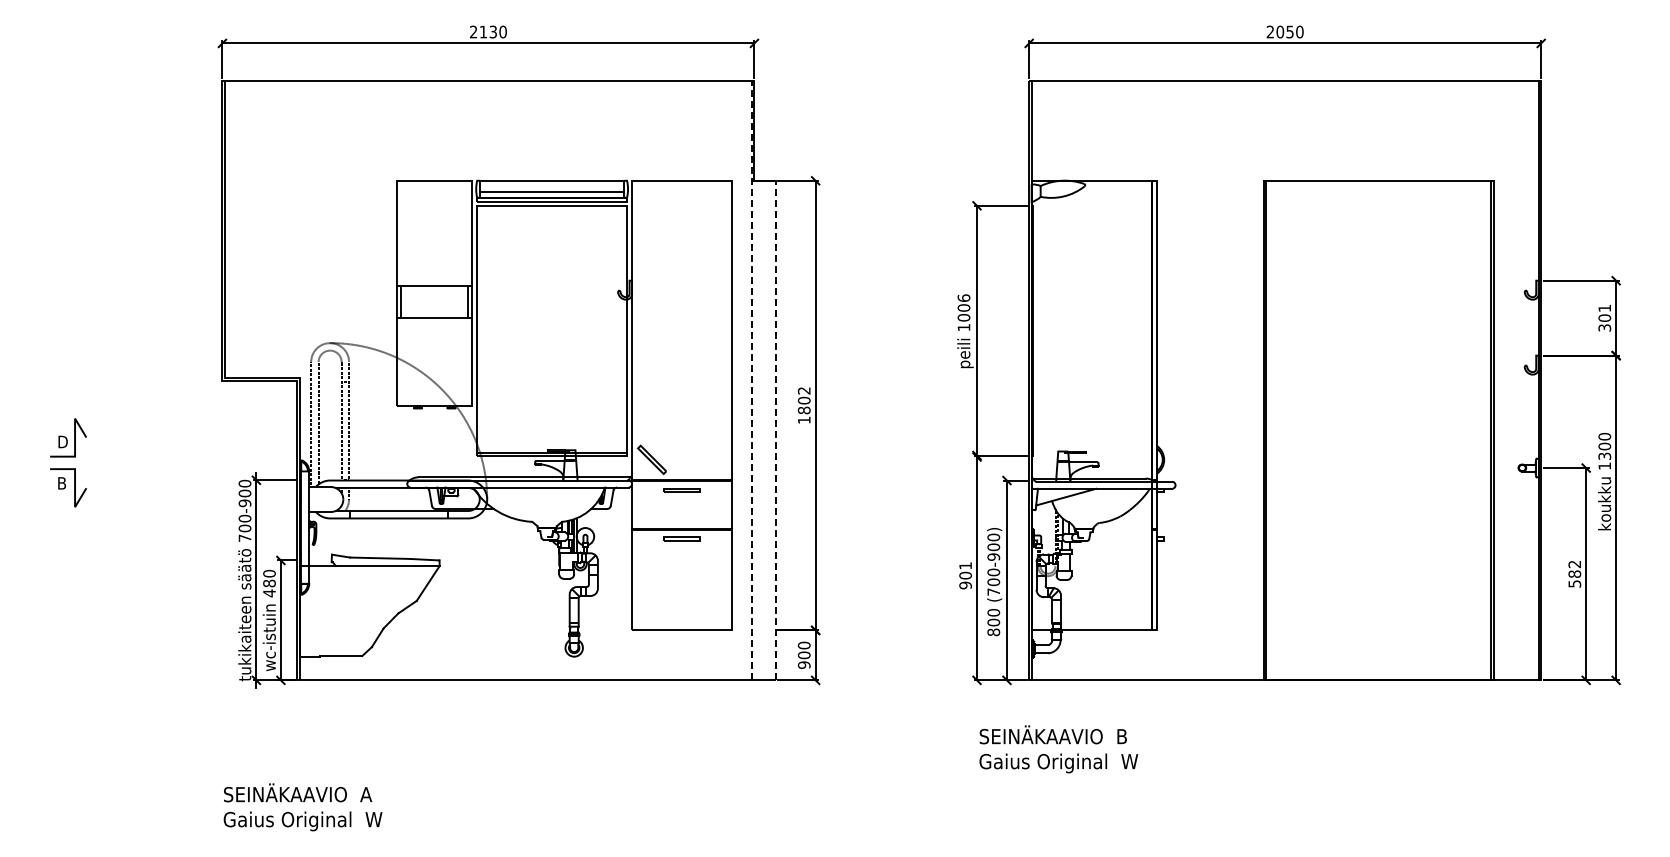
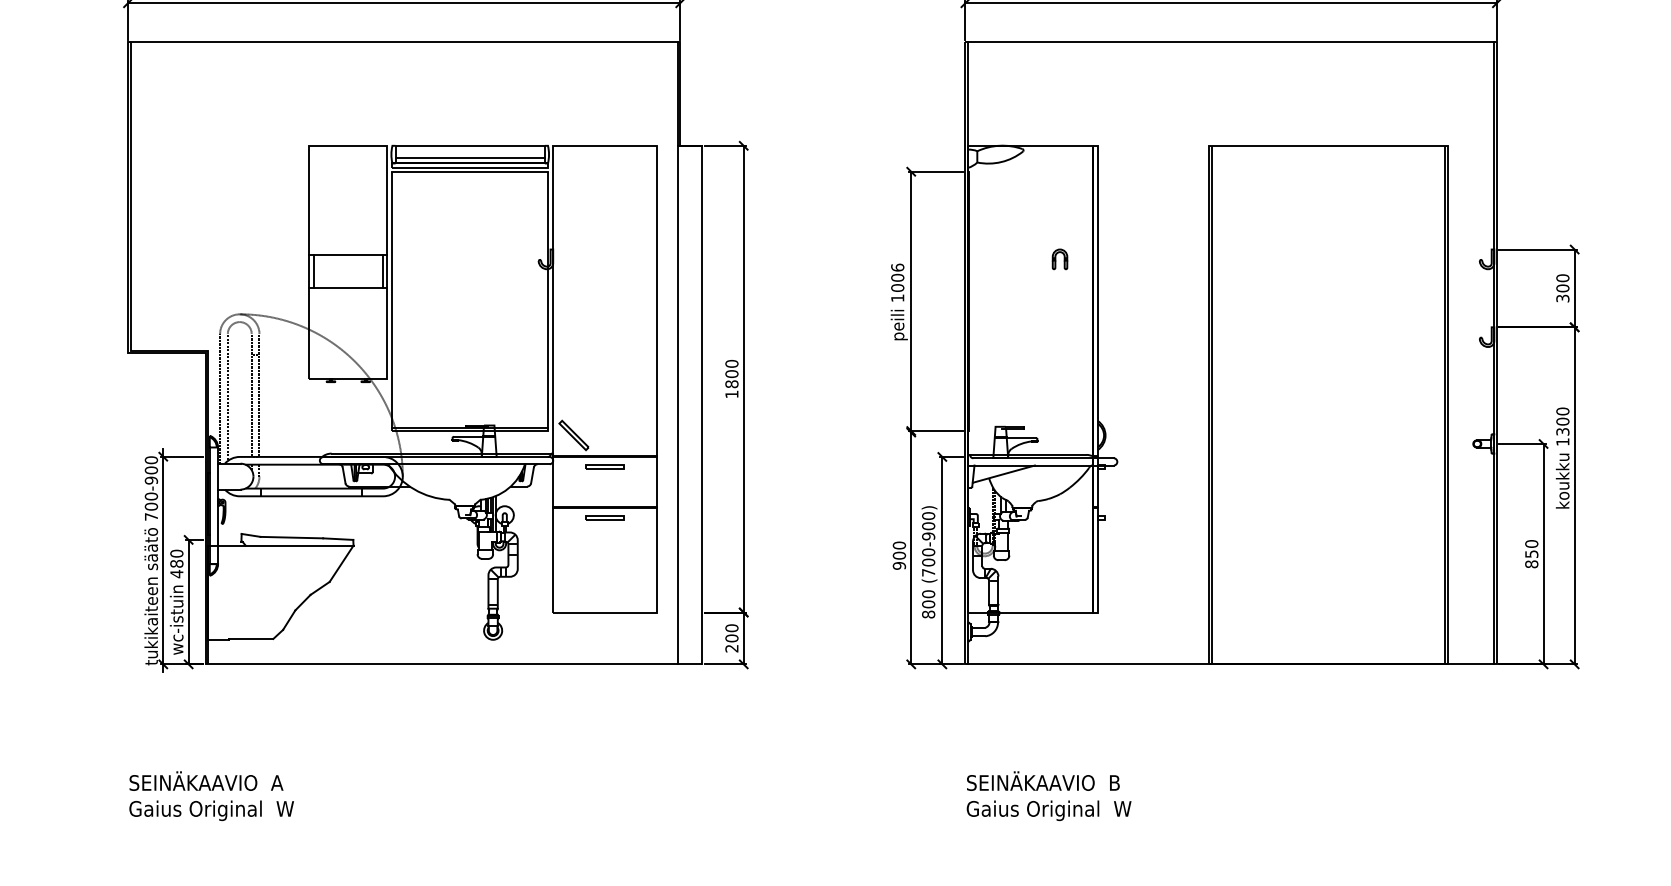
part: (1120, 289) -> (1060, 258), added
text: (1604, 308) -> (1562, 278), 301 -> 300
line: (751, 380) -> (677, 353), dashed -> solid
text: (804, 390) -> (732, 363), 1802 -> 1800
line: (775, 430) -> (702, 405), dashed -> solid
text: (965, 565) -> (899, 545), 901 -> 900
text: (1574, 573) -> (1531, 553), 582 -> 850
text: (804, 664) -> (732, 647), 900 -> 200
text: (1058, 749) -> (1048, 796), moved

